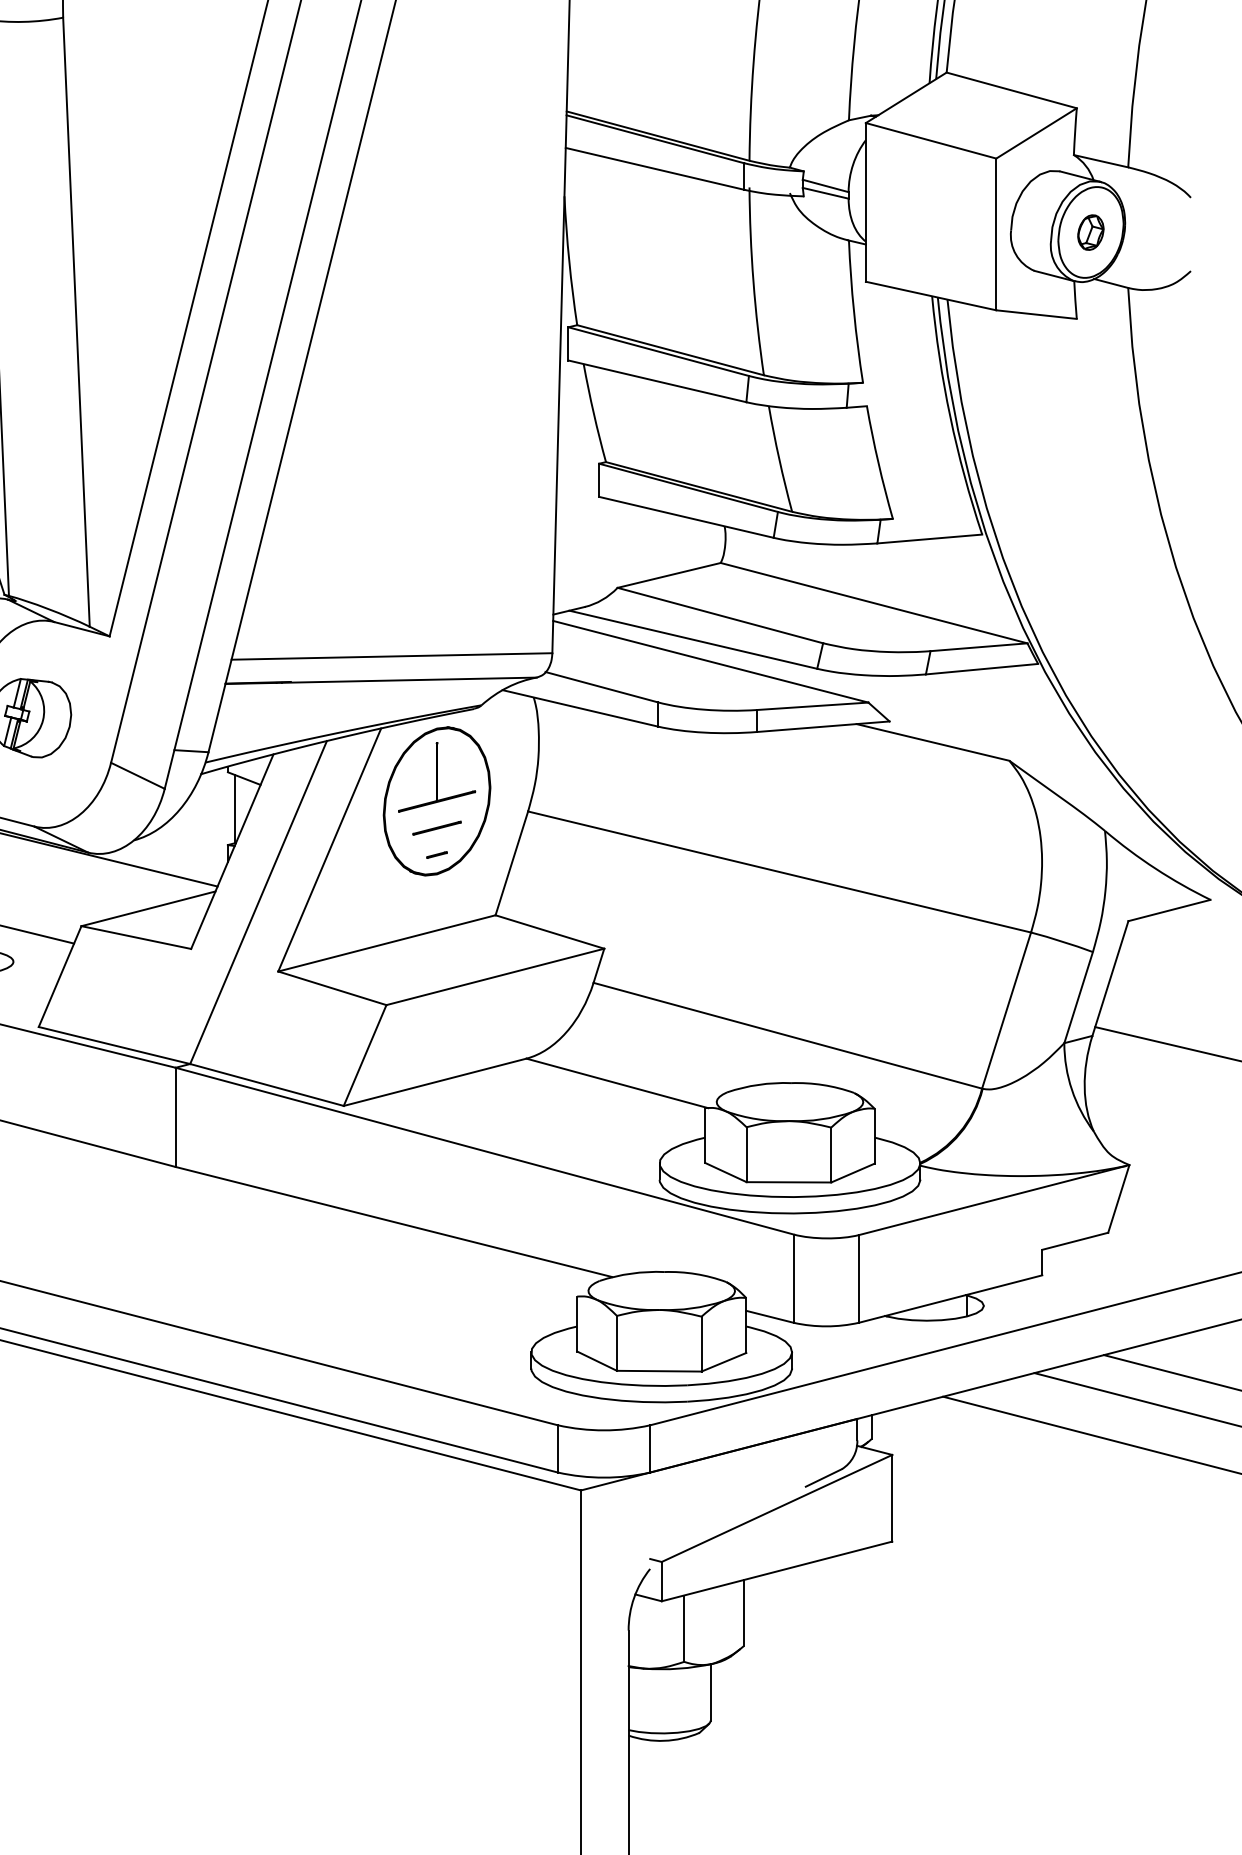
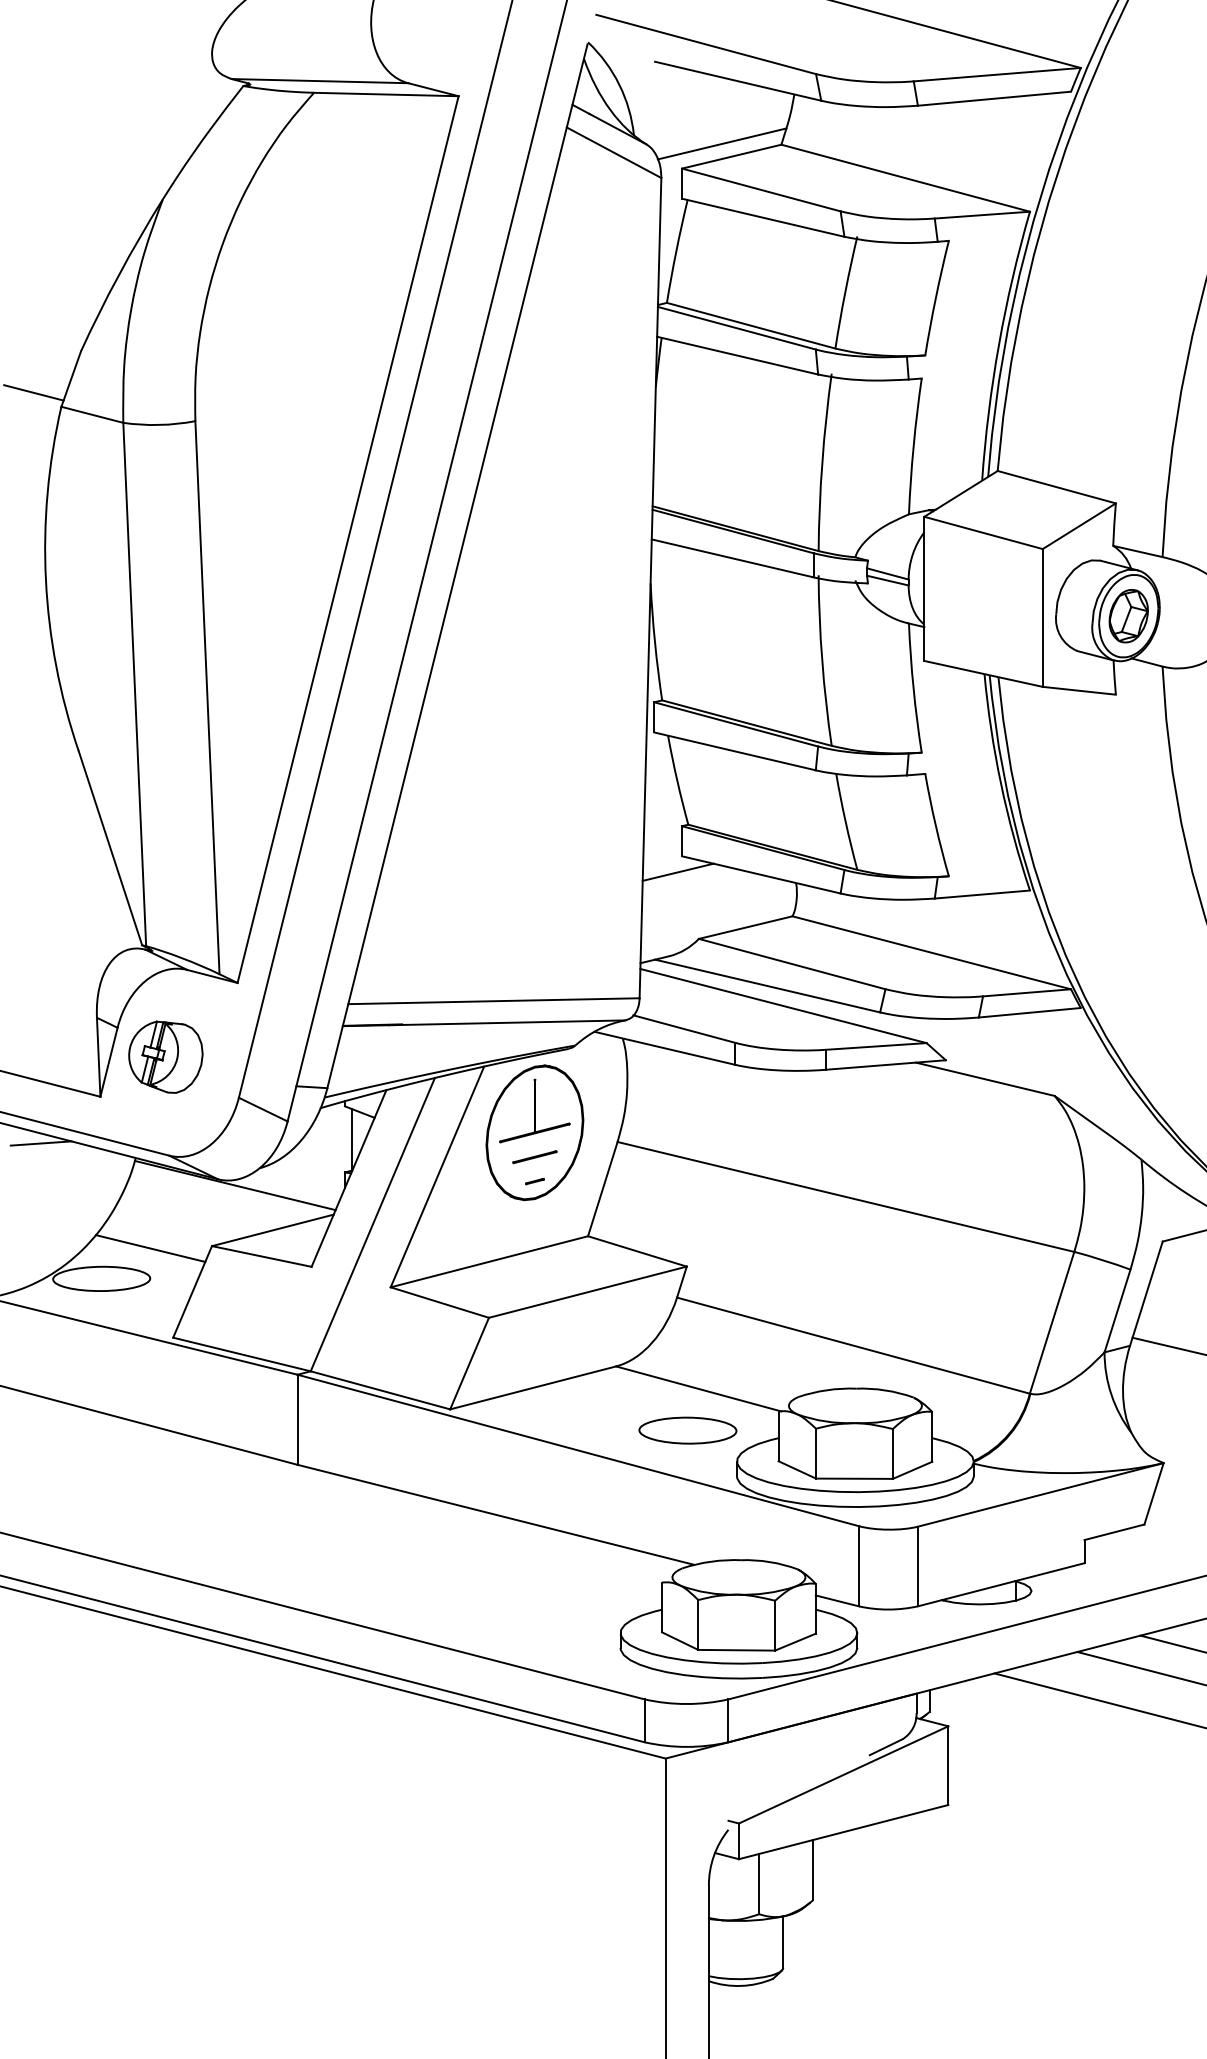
part: (1090, 232) -> (1128, 616), size x1.67
line: (594, 513) -> (677, 871), added
part: (605, 1129) -> (687, 1430), added

